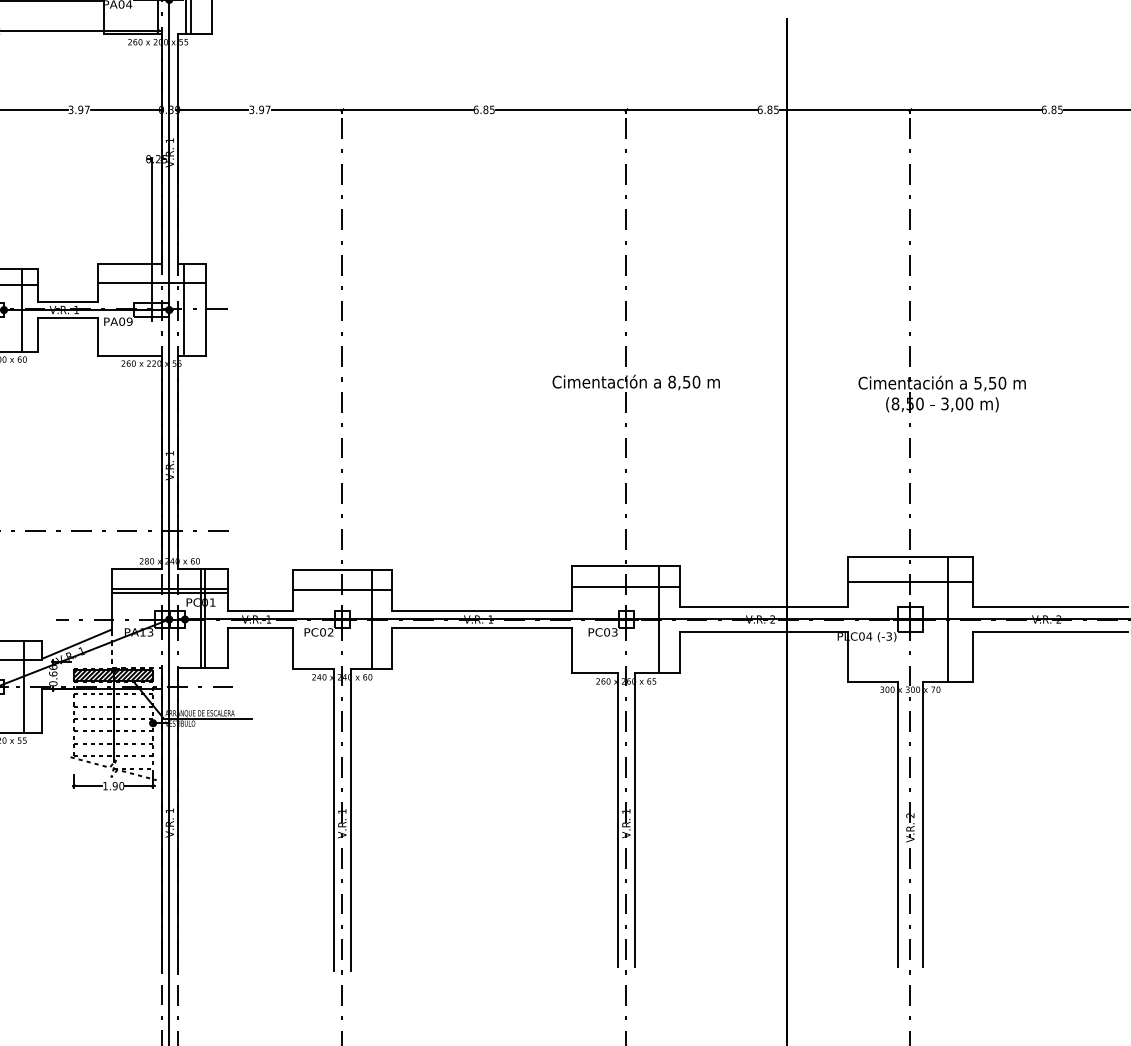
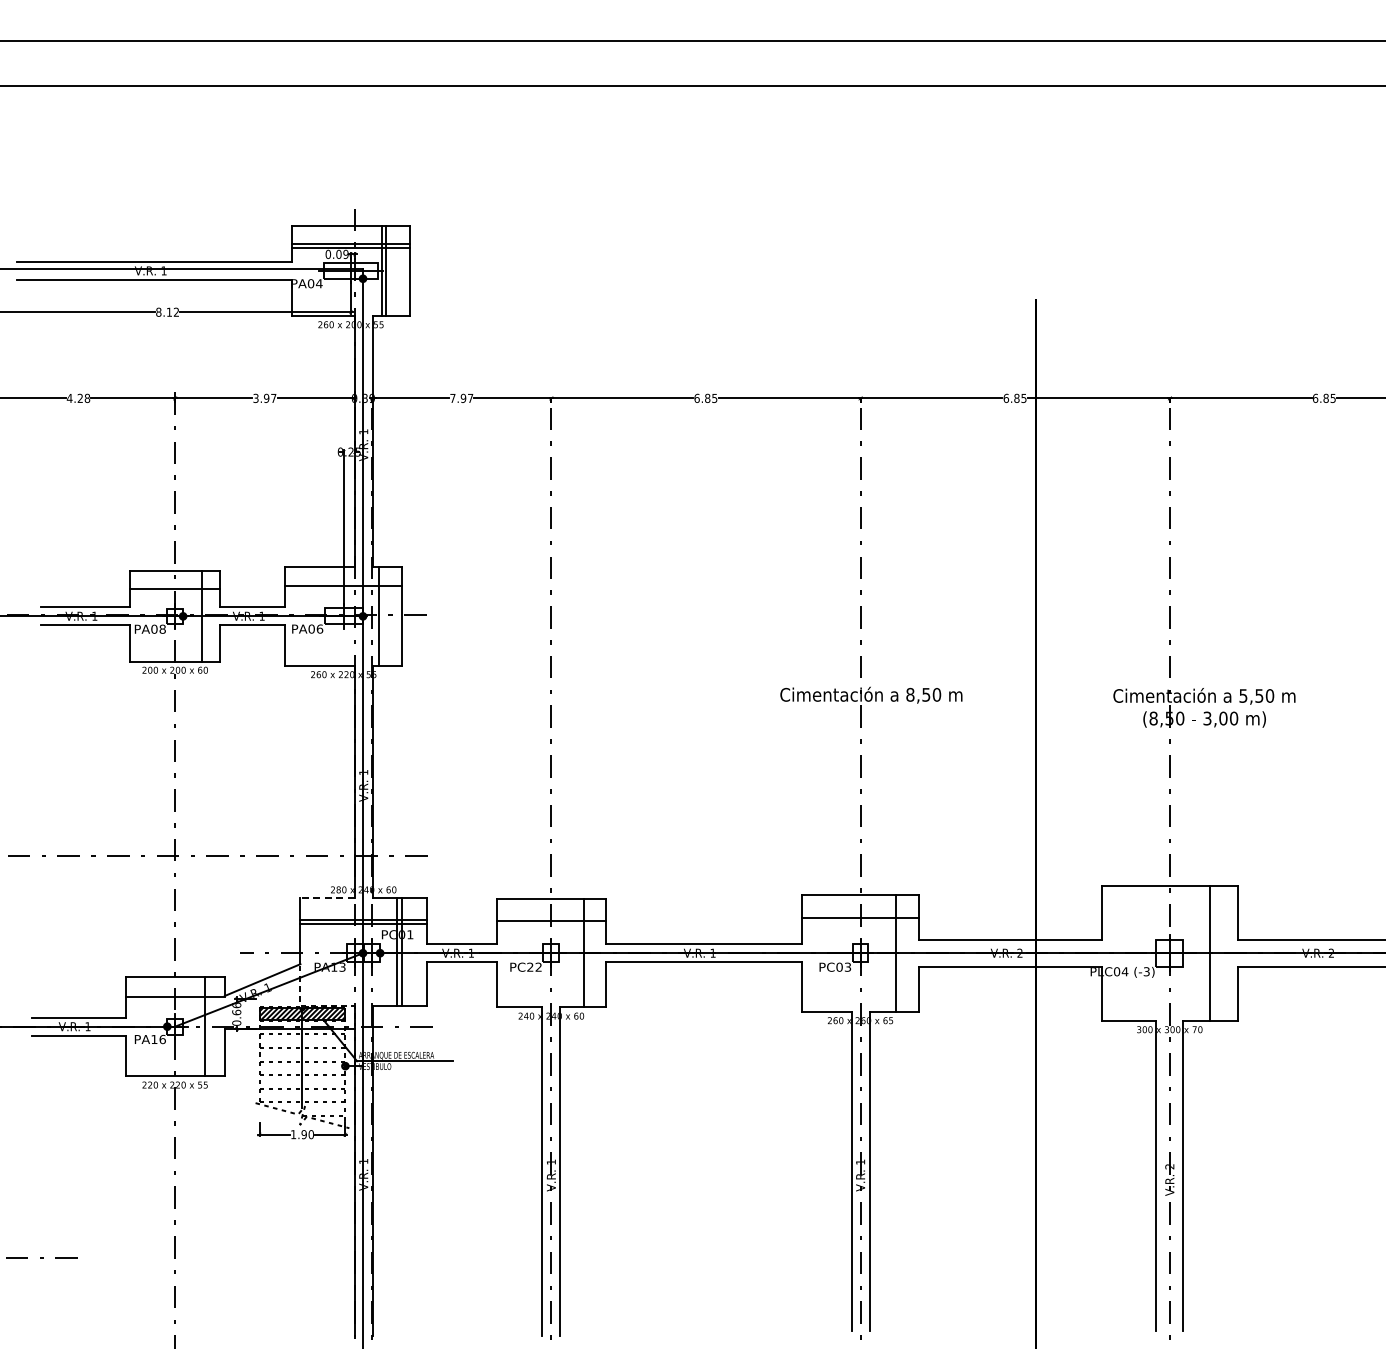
text: (251, 109) -> (452, 397), 3.97 -> 7.97
text: (129, 321) -> (319, 628), PA09 -> PA06
line: (136, 568) -> (327, 897), solid -> dashed
line: (910, 582) -> (1169, 912), removed
text: (323, 631) -> (530, 966), PC02 -> PC22

